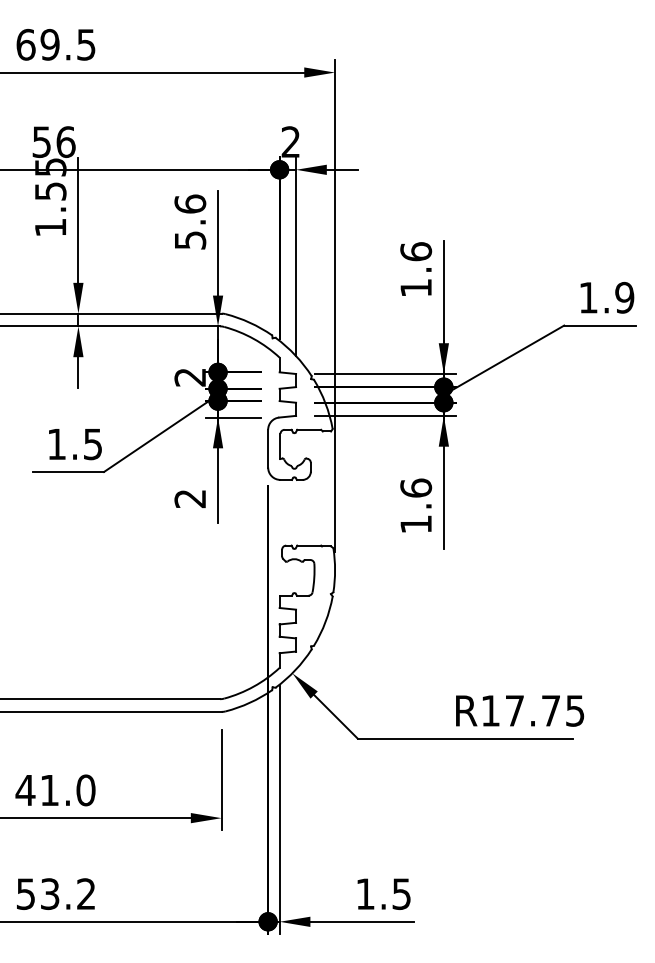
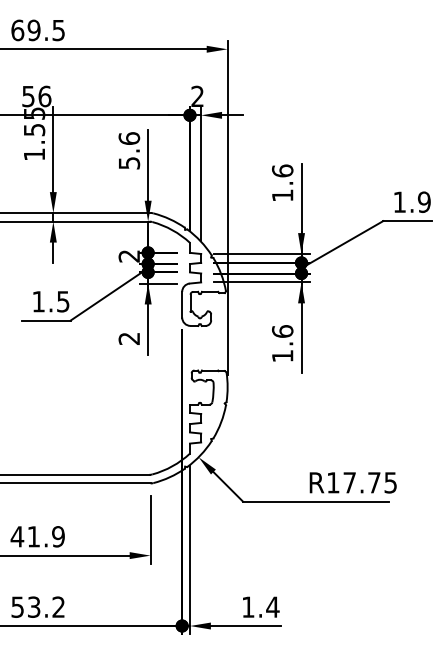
text: (86, 789) -> (58, 536), 41.0 -> 41.9
text: (401, 893) -> (272, 606), 1.5 -> 1.4

